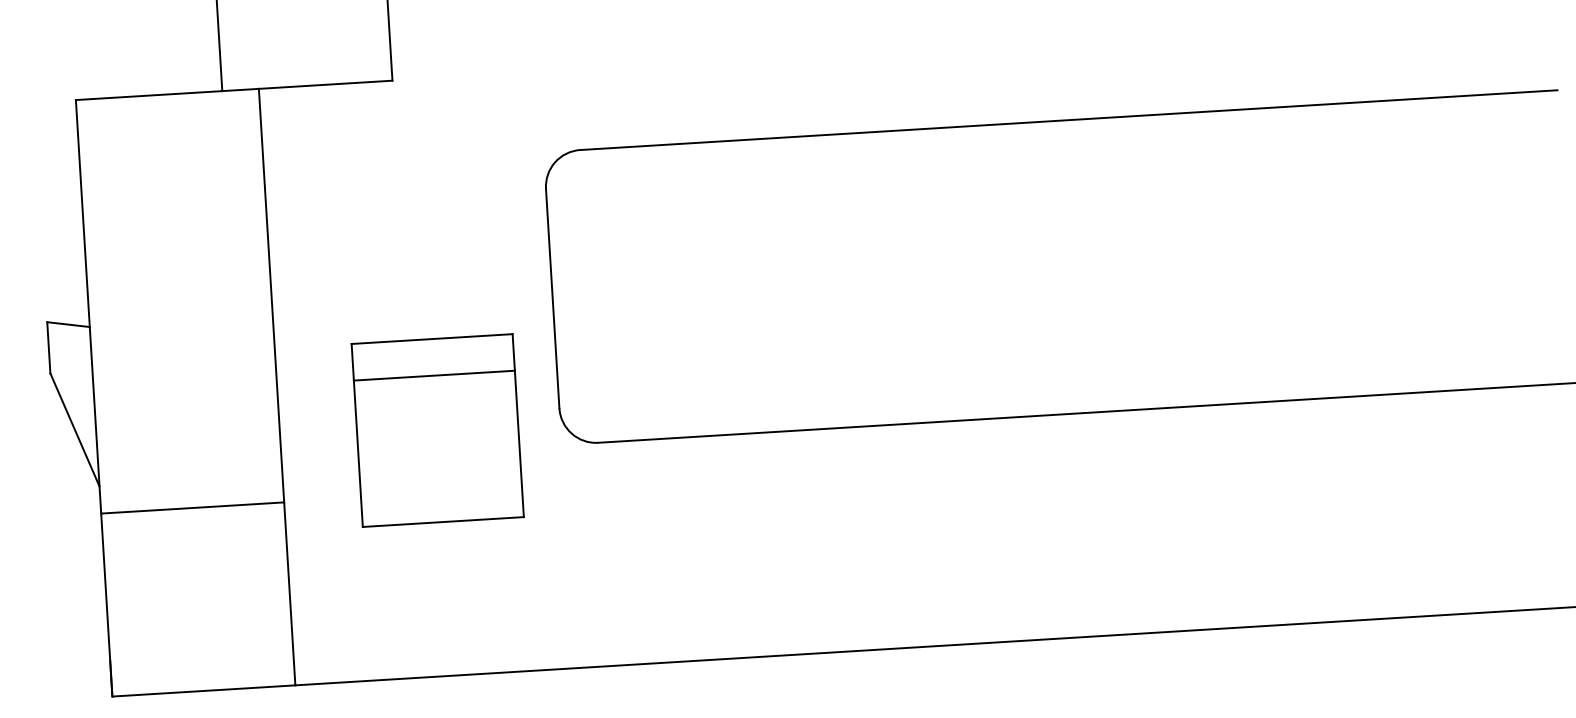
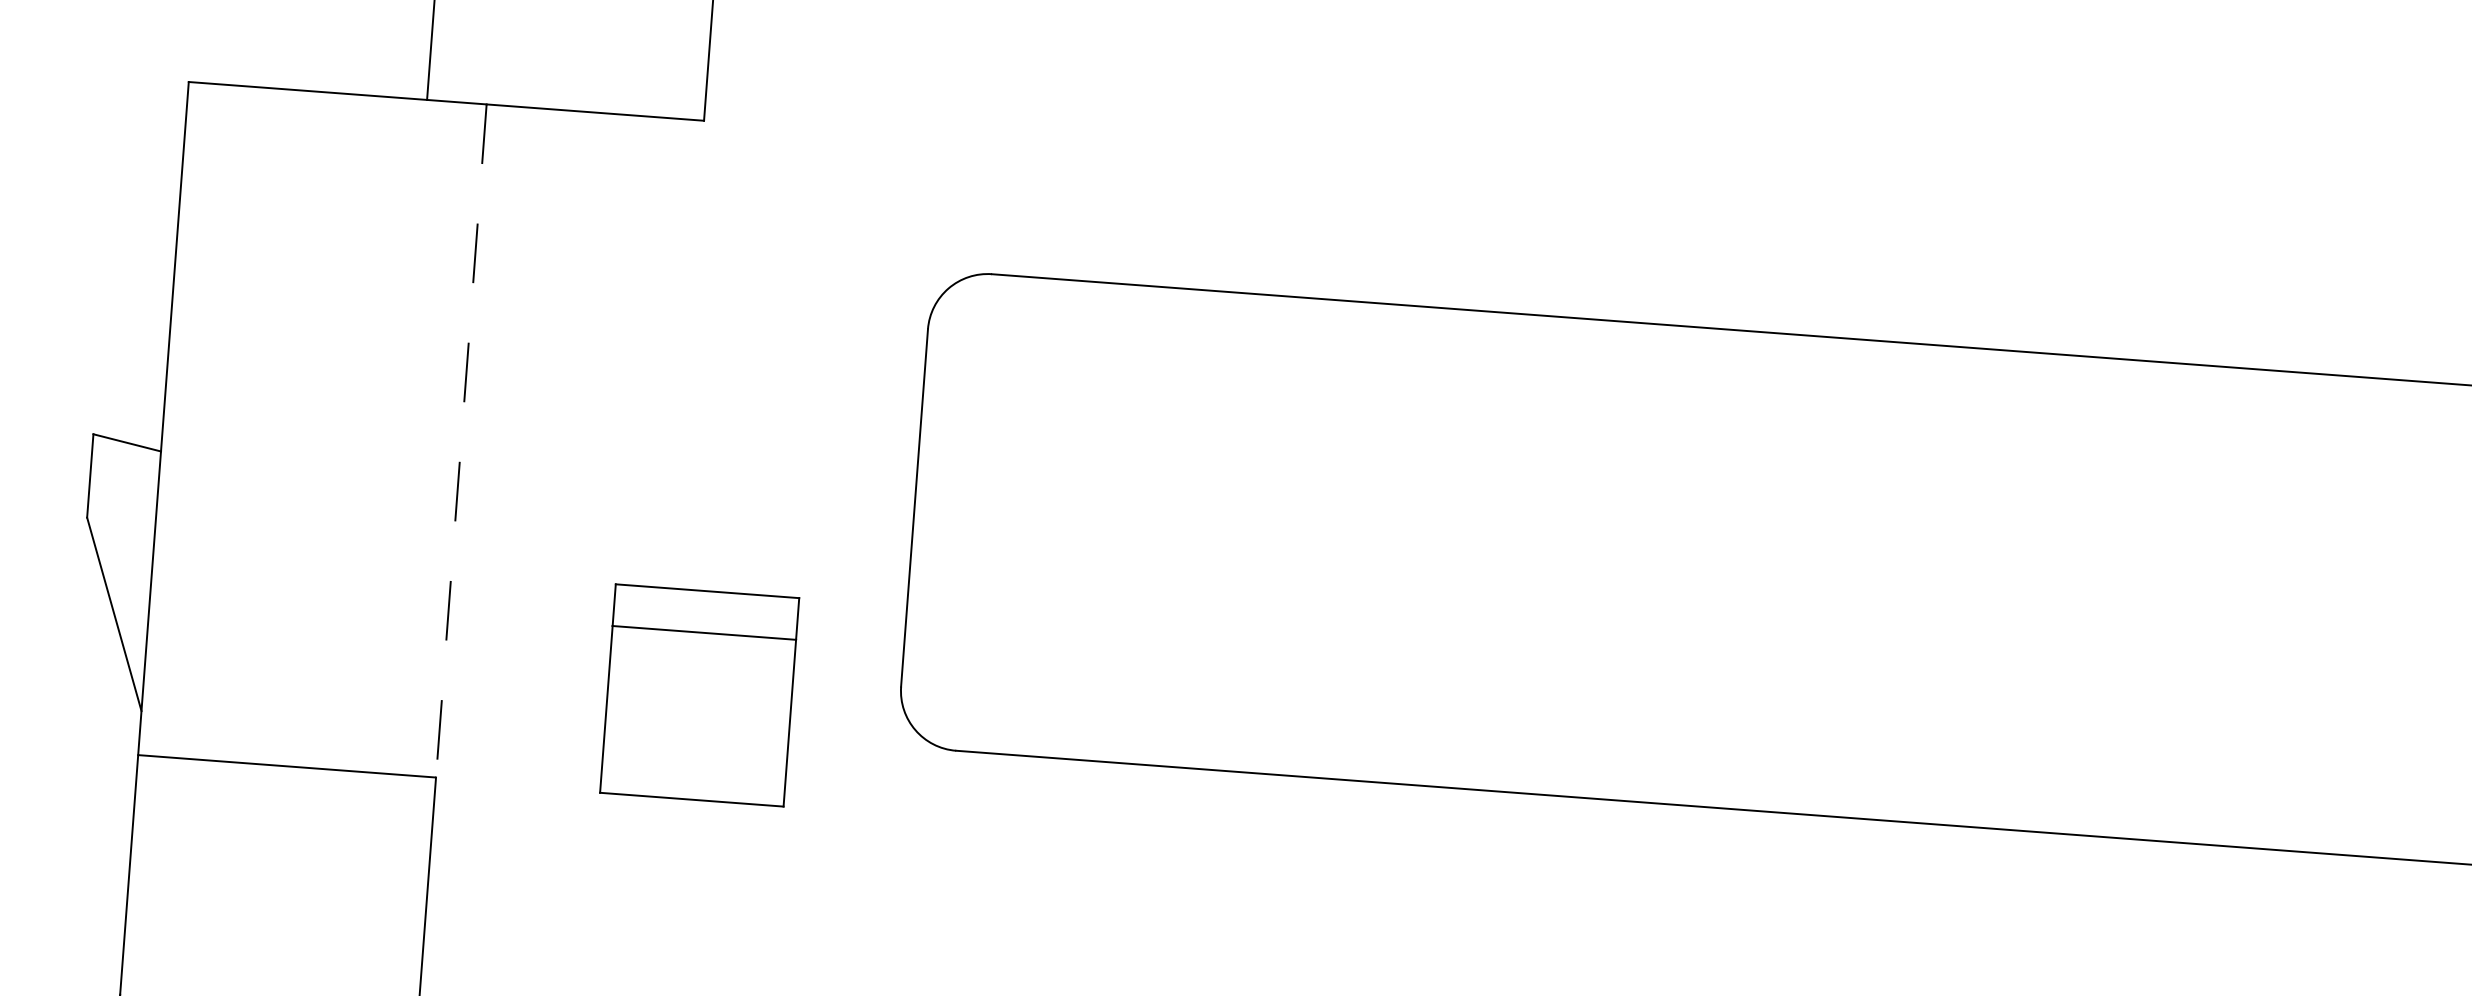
line: (271, 296) -> (461, 442), solid -> dashed
part: (437, 430) -> (699, 695), size x0.7

